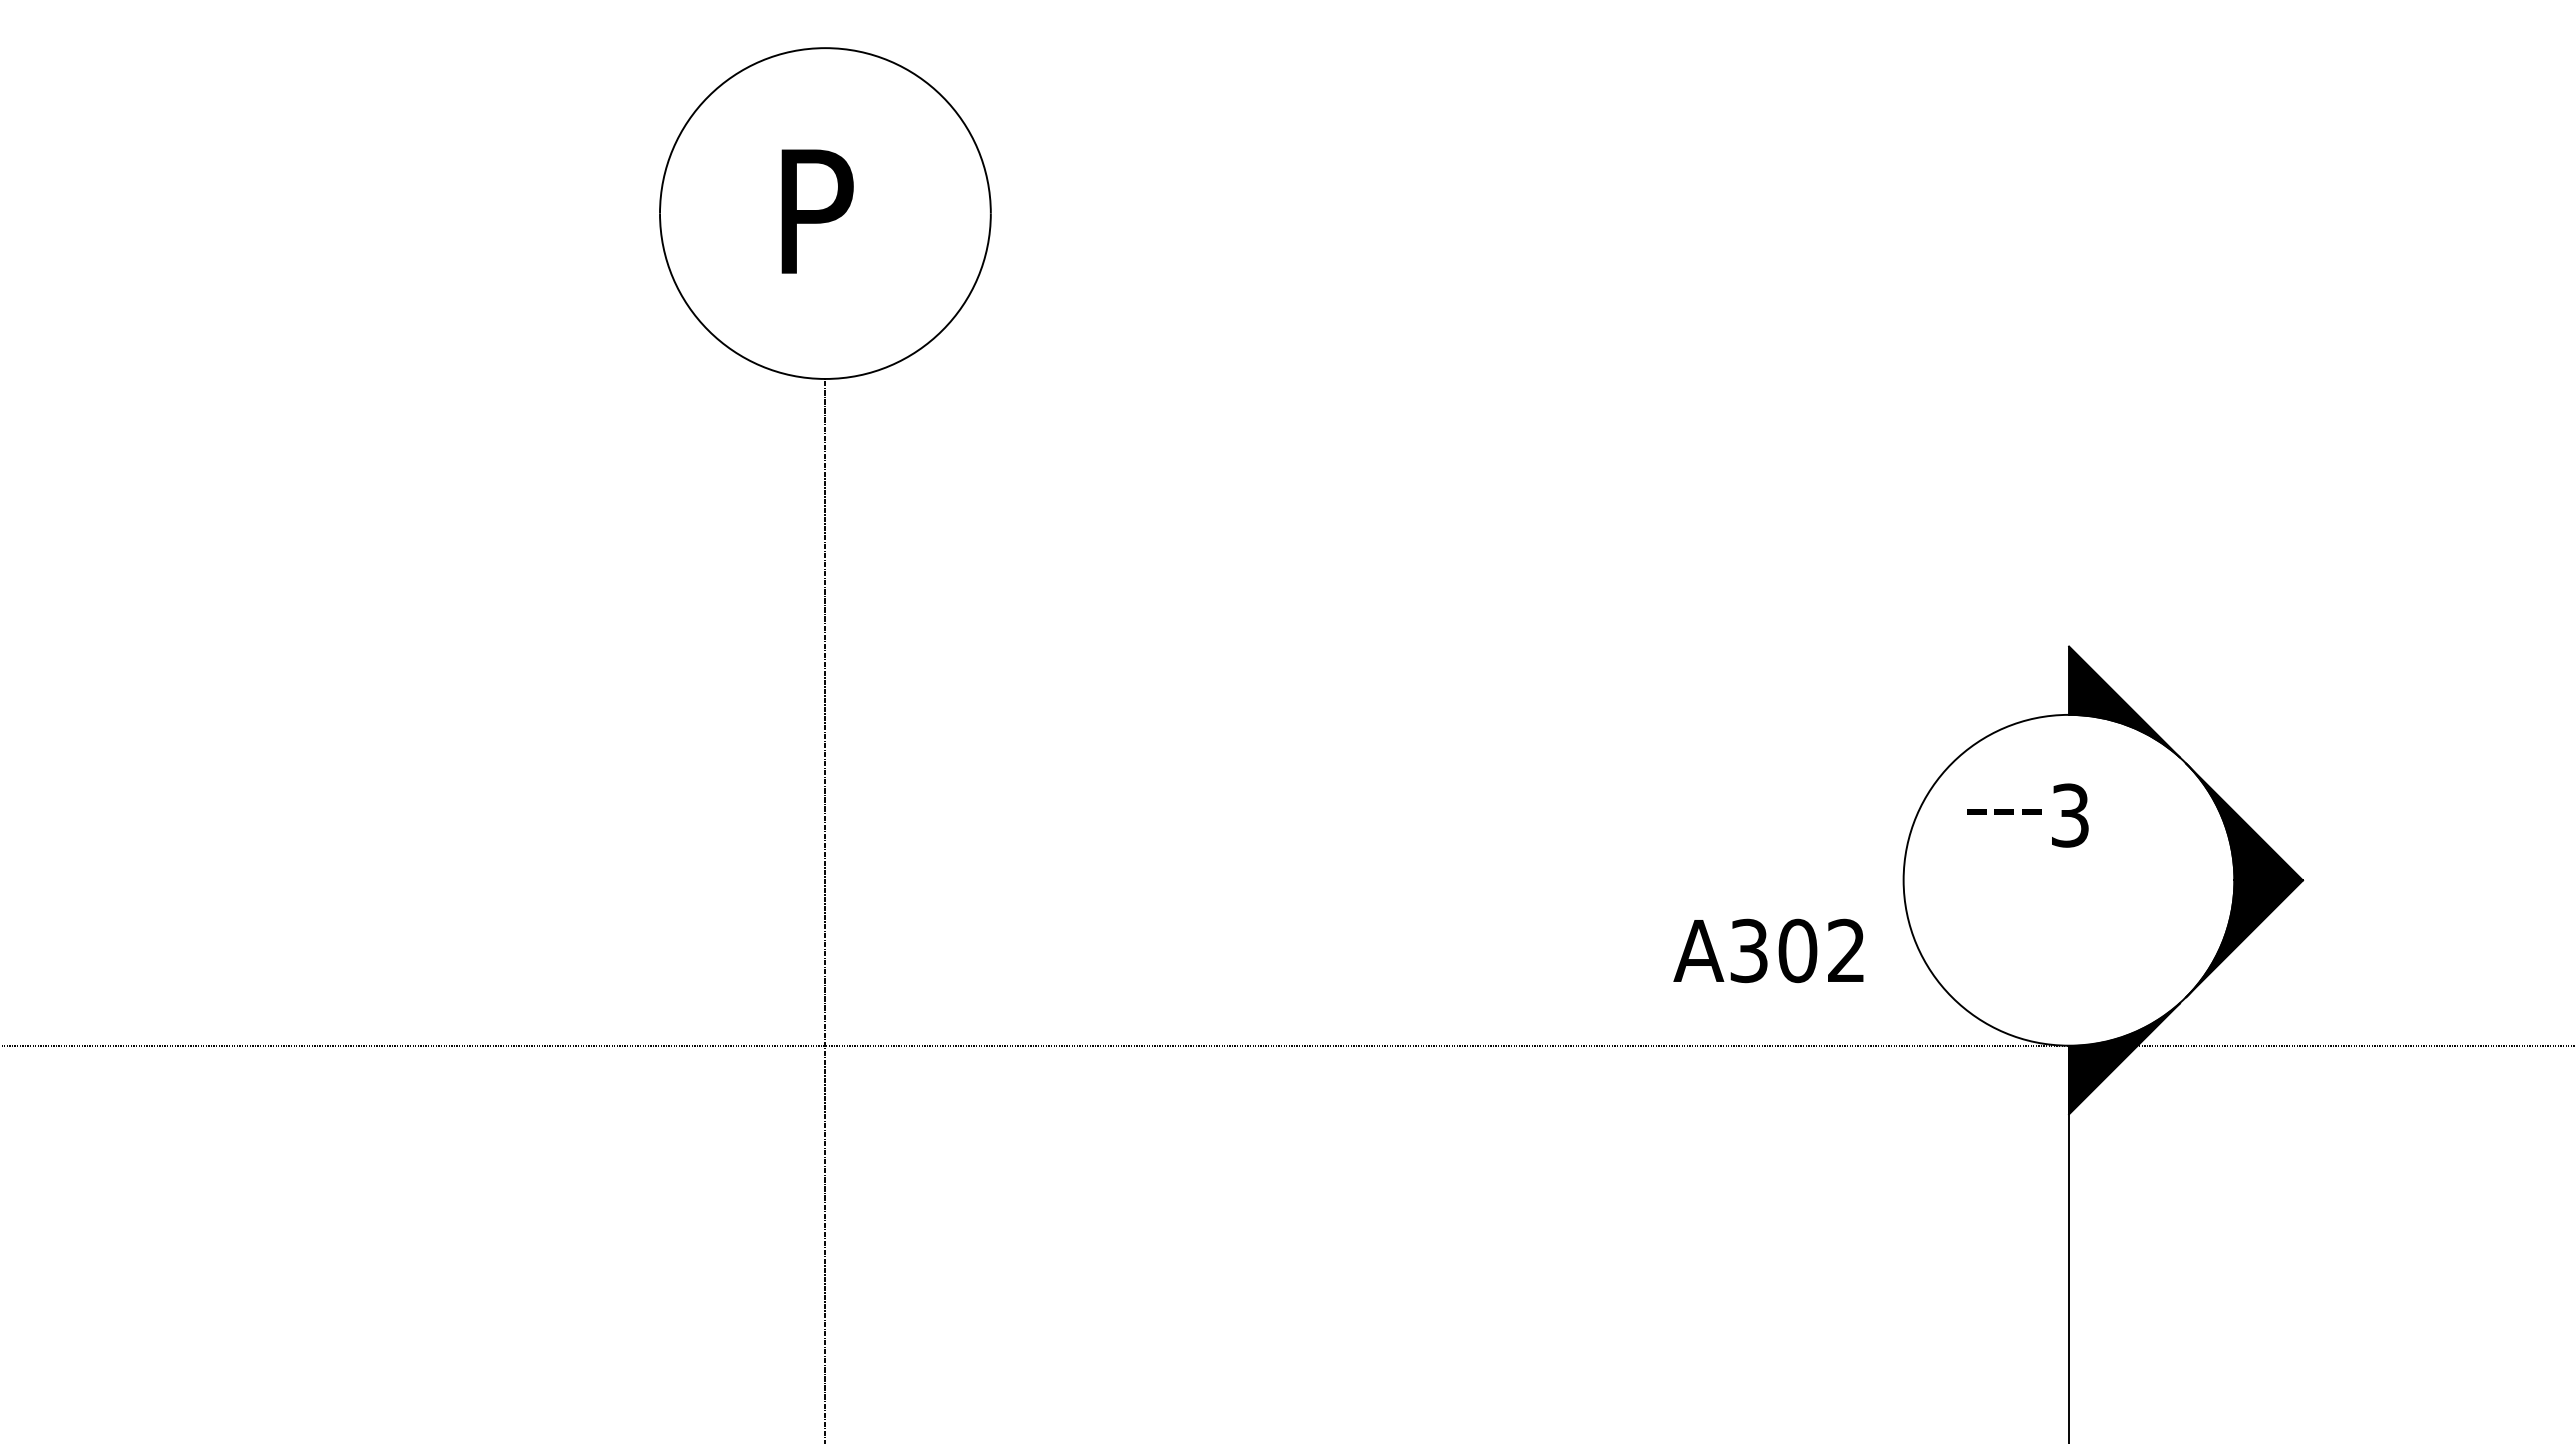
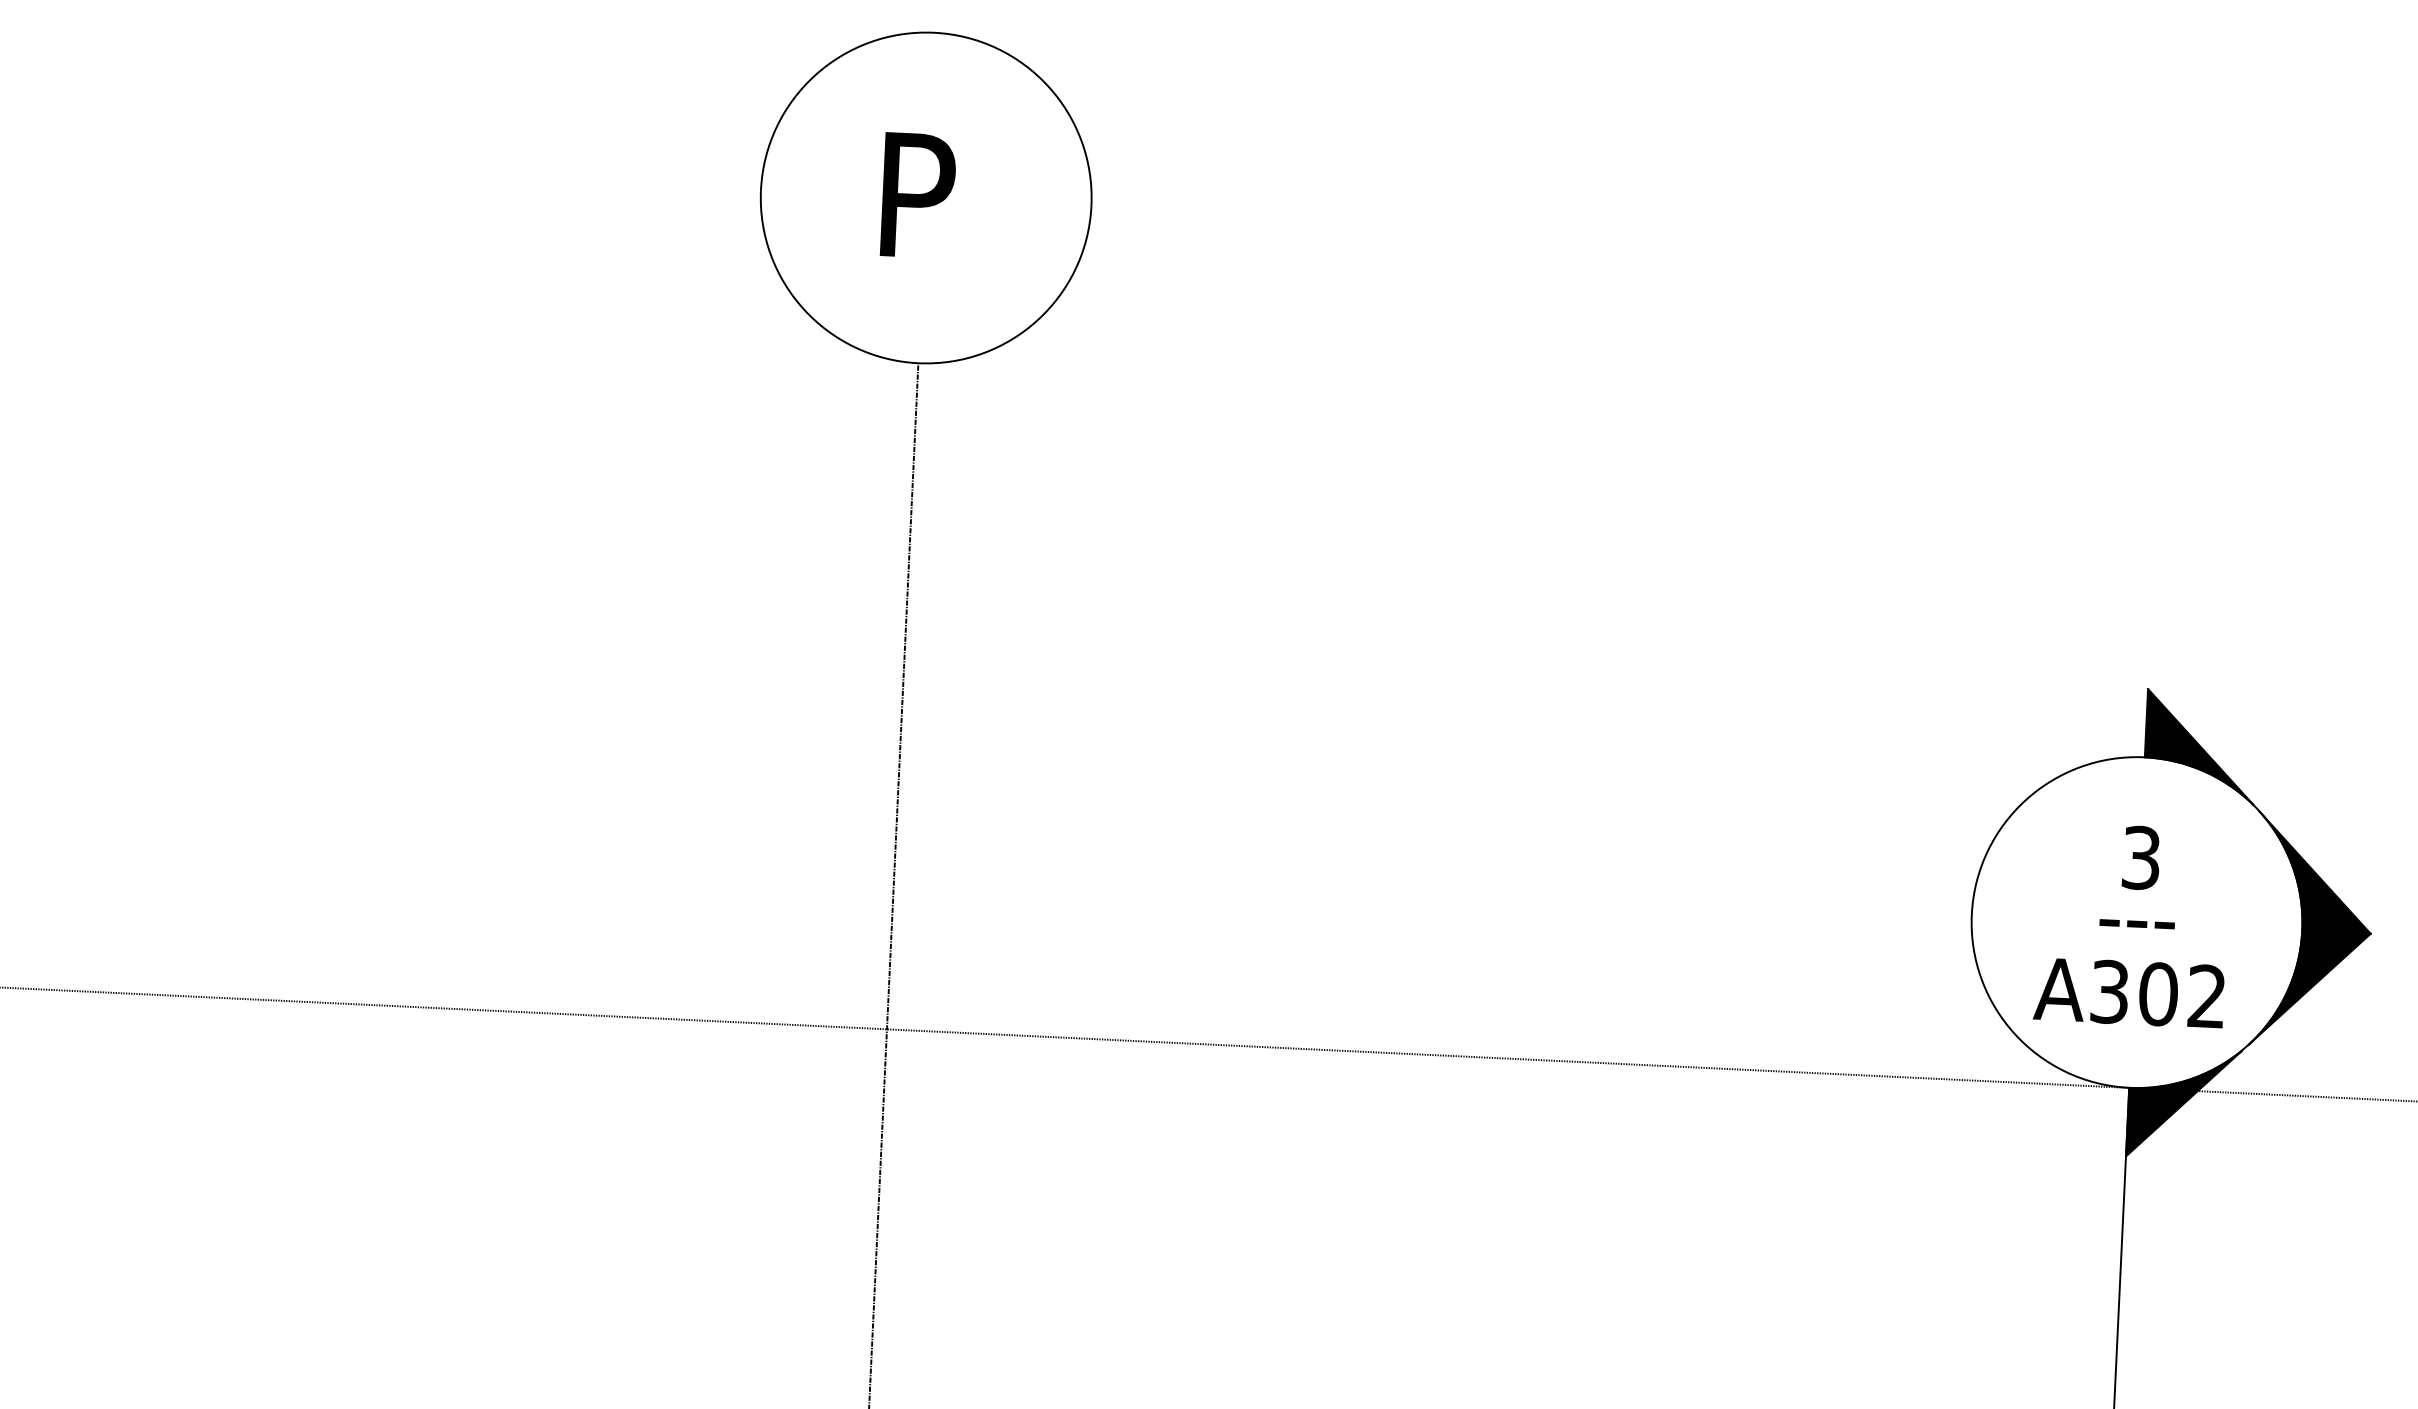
text: (2004, 811) -> (2137, 923), moved
text: (1768, 950) -> (2129, 992), moved

